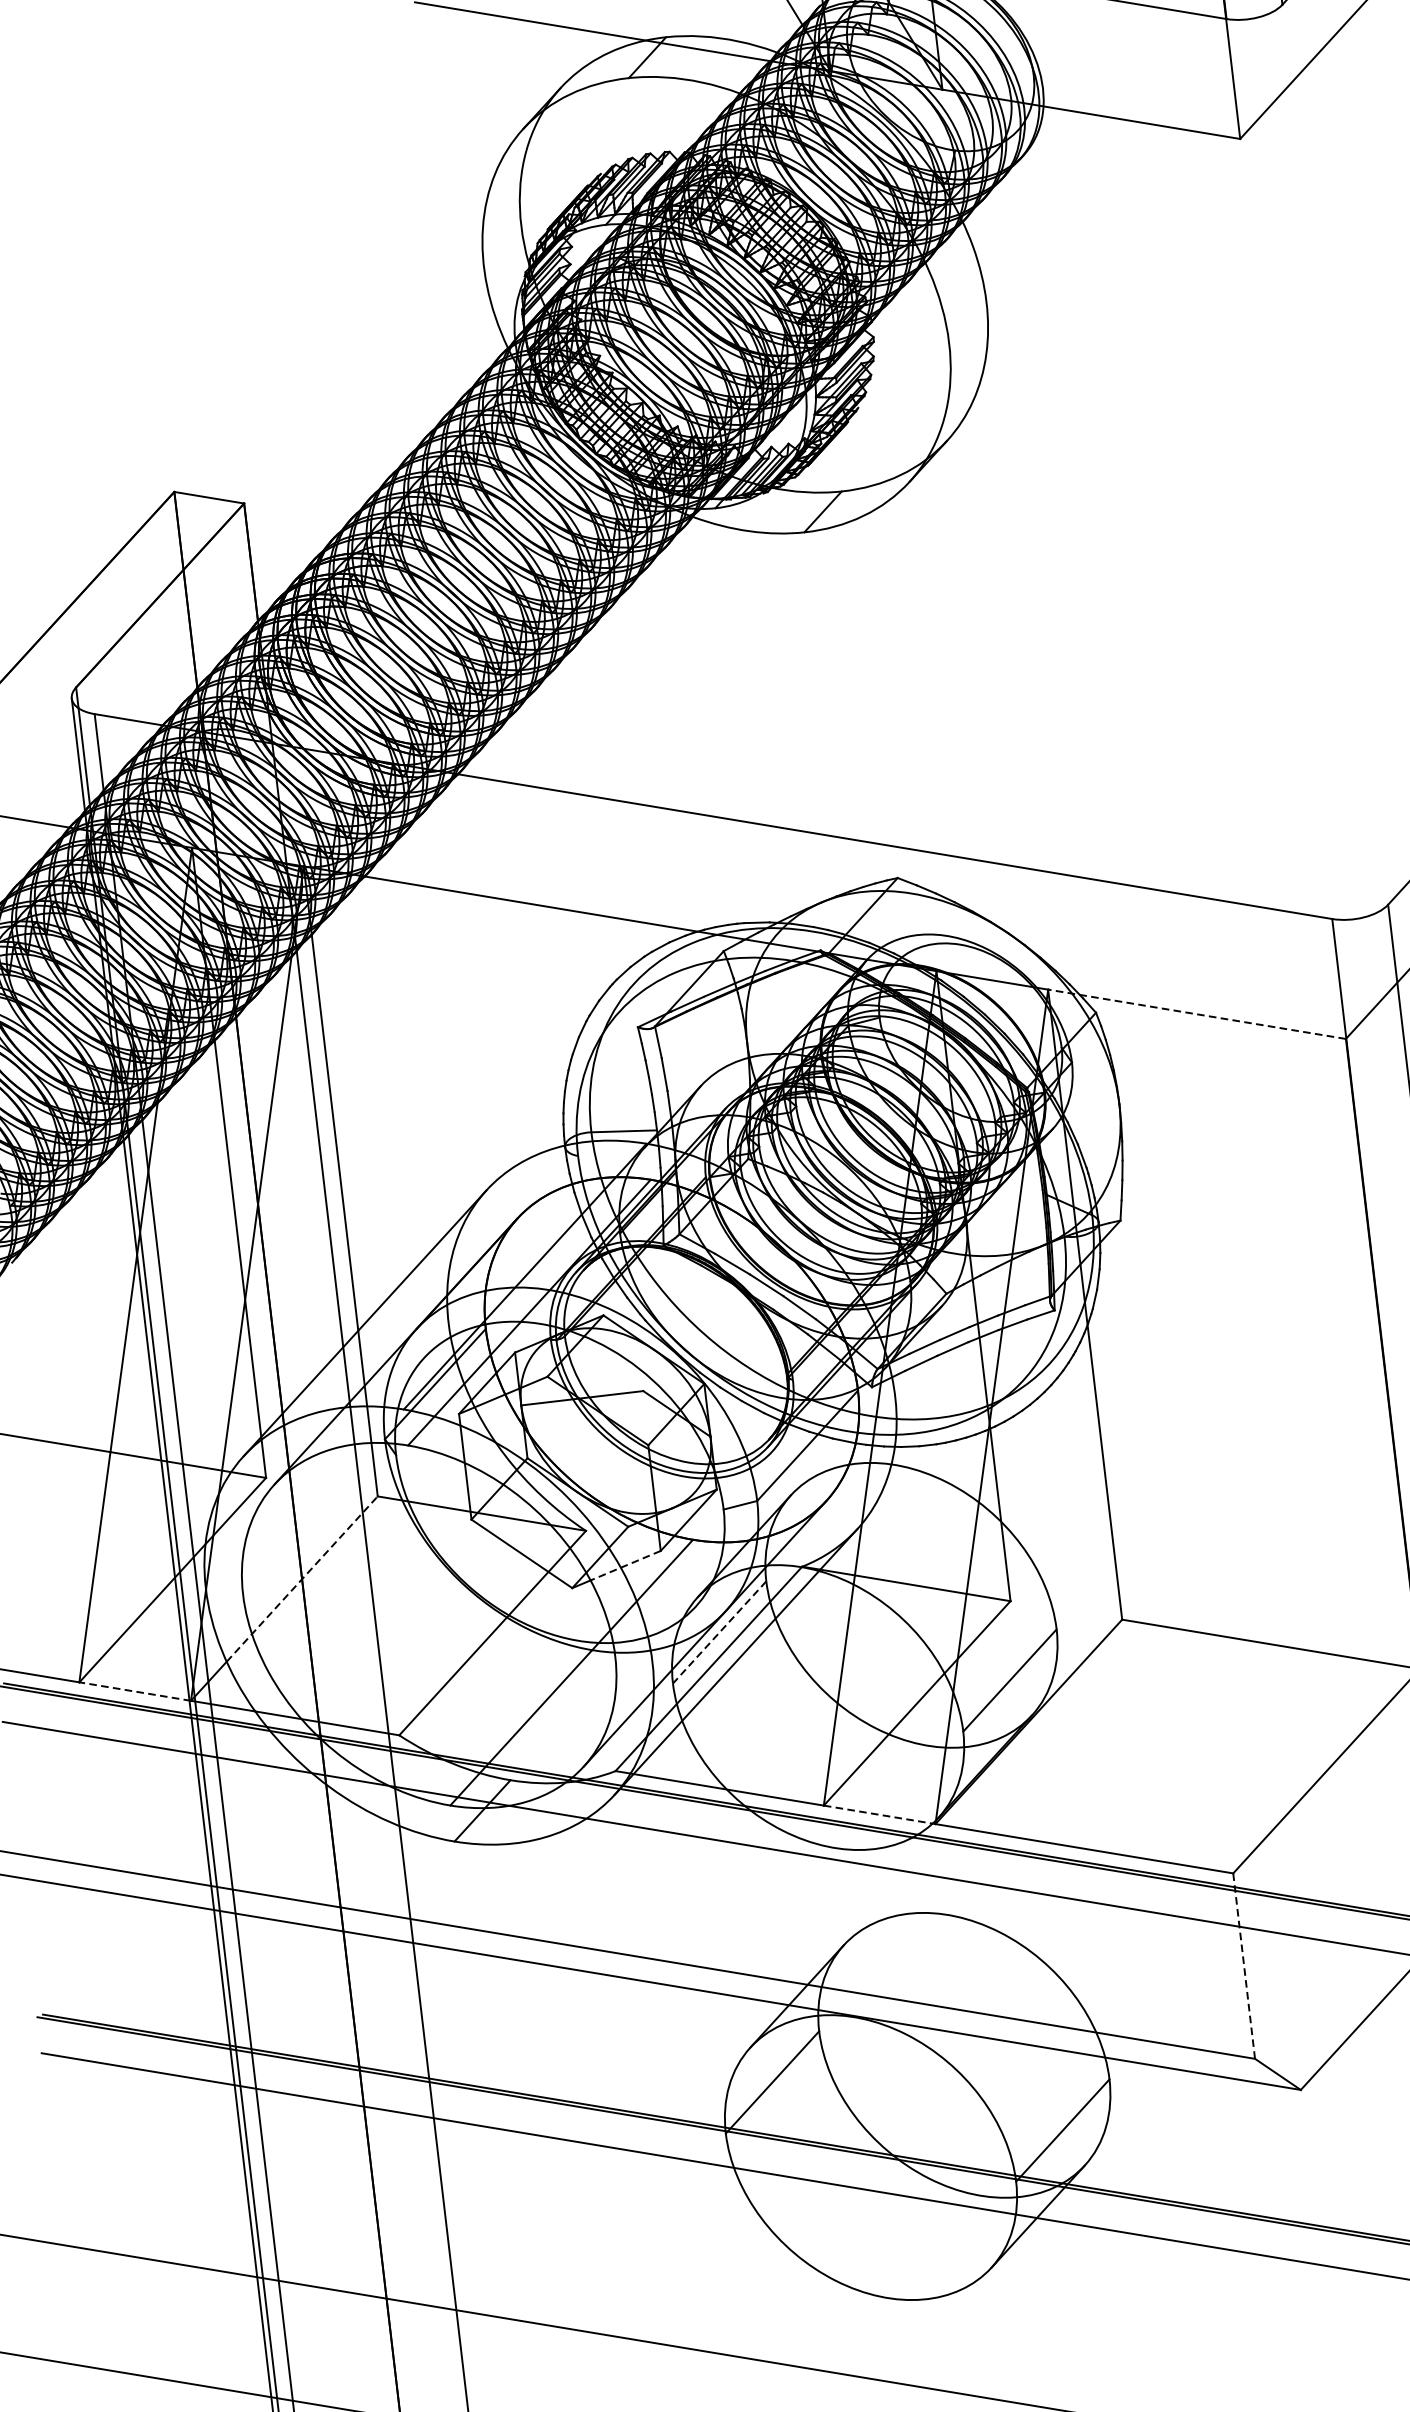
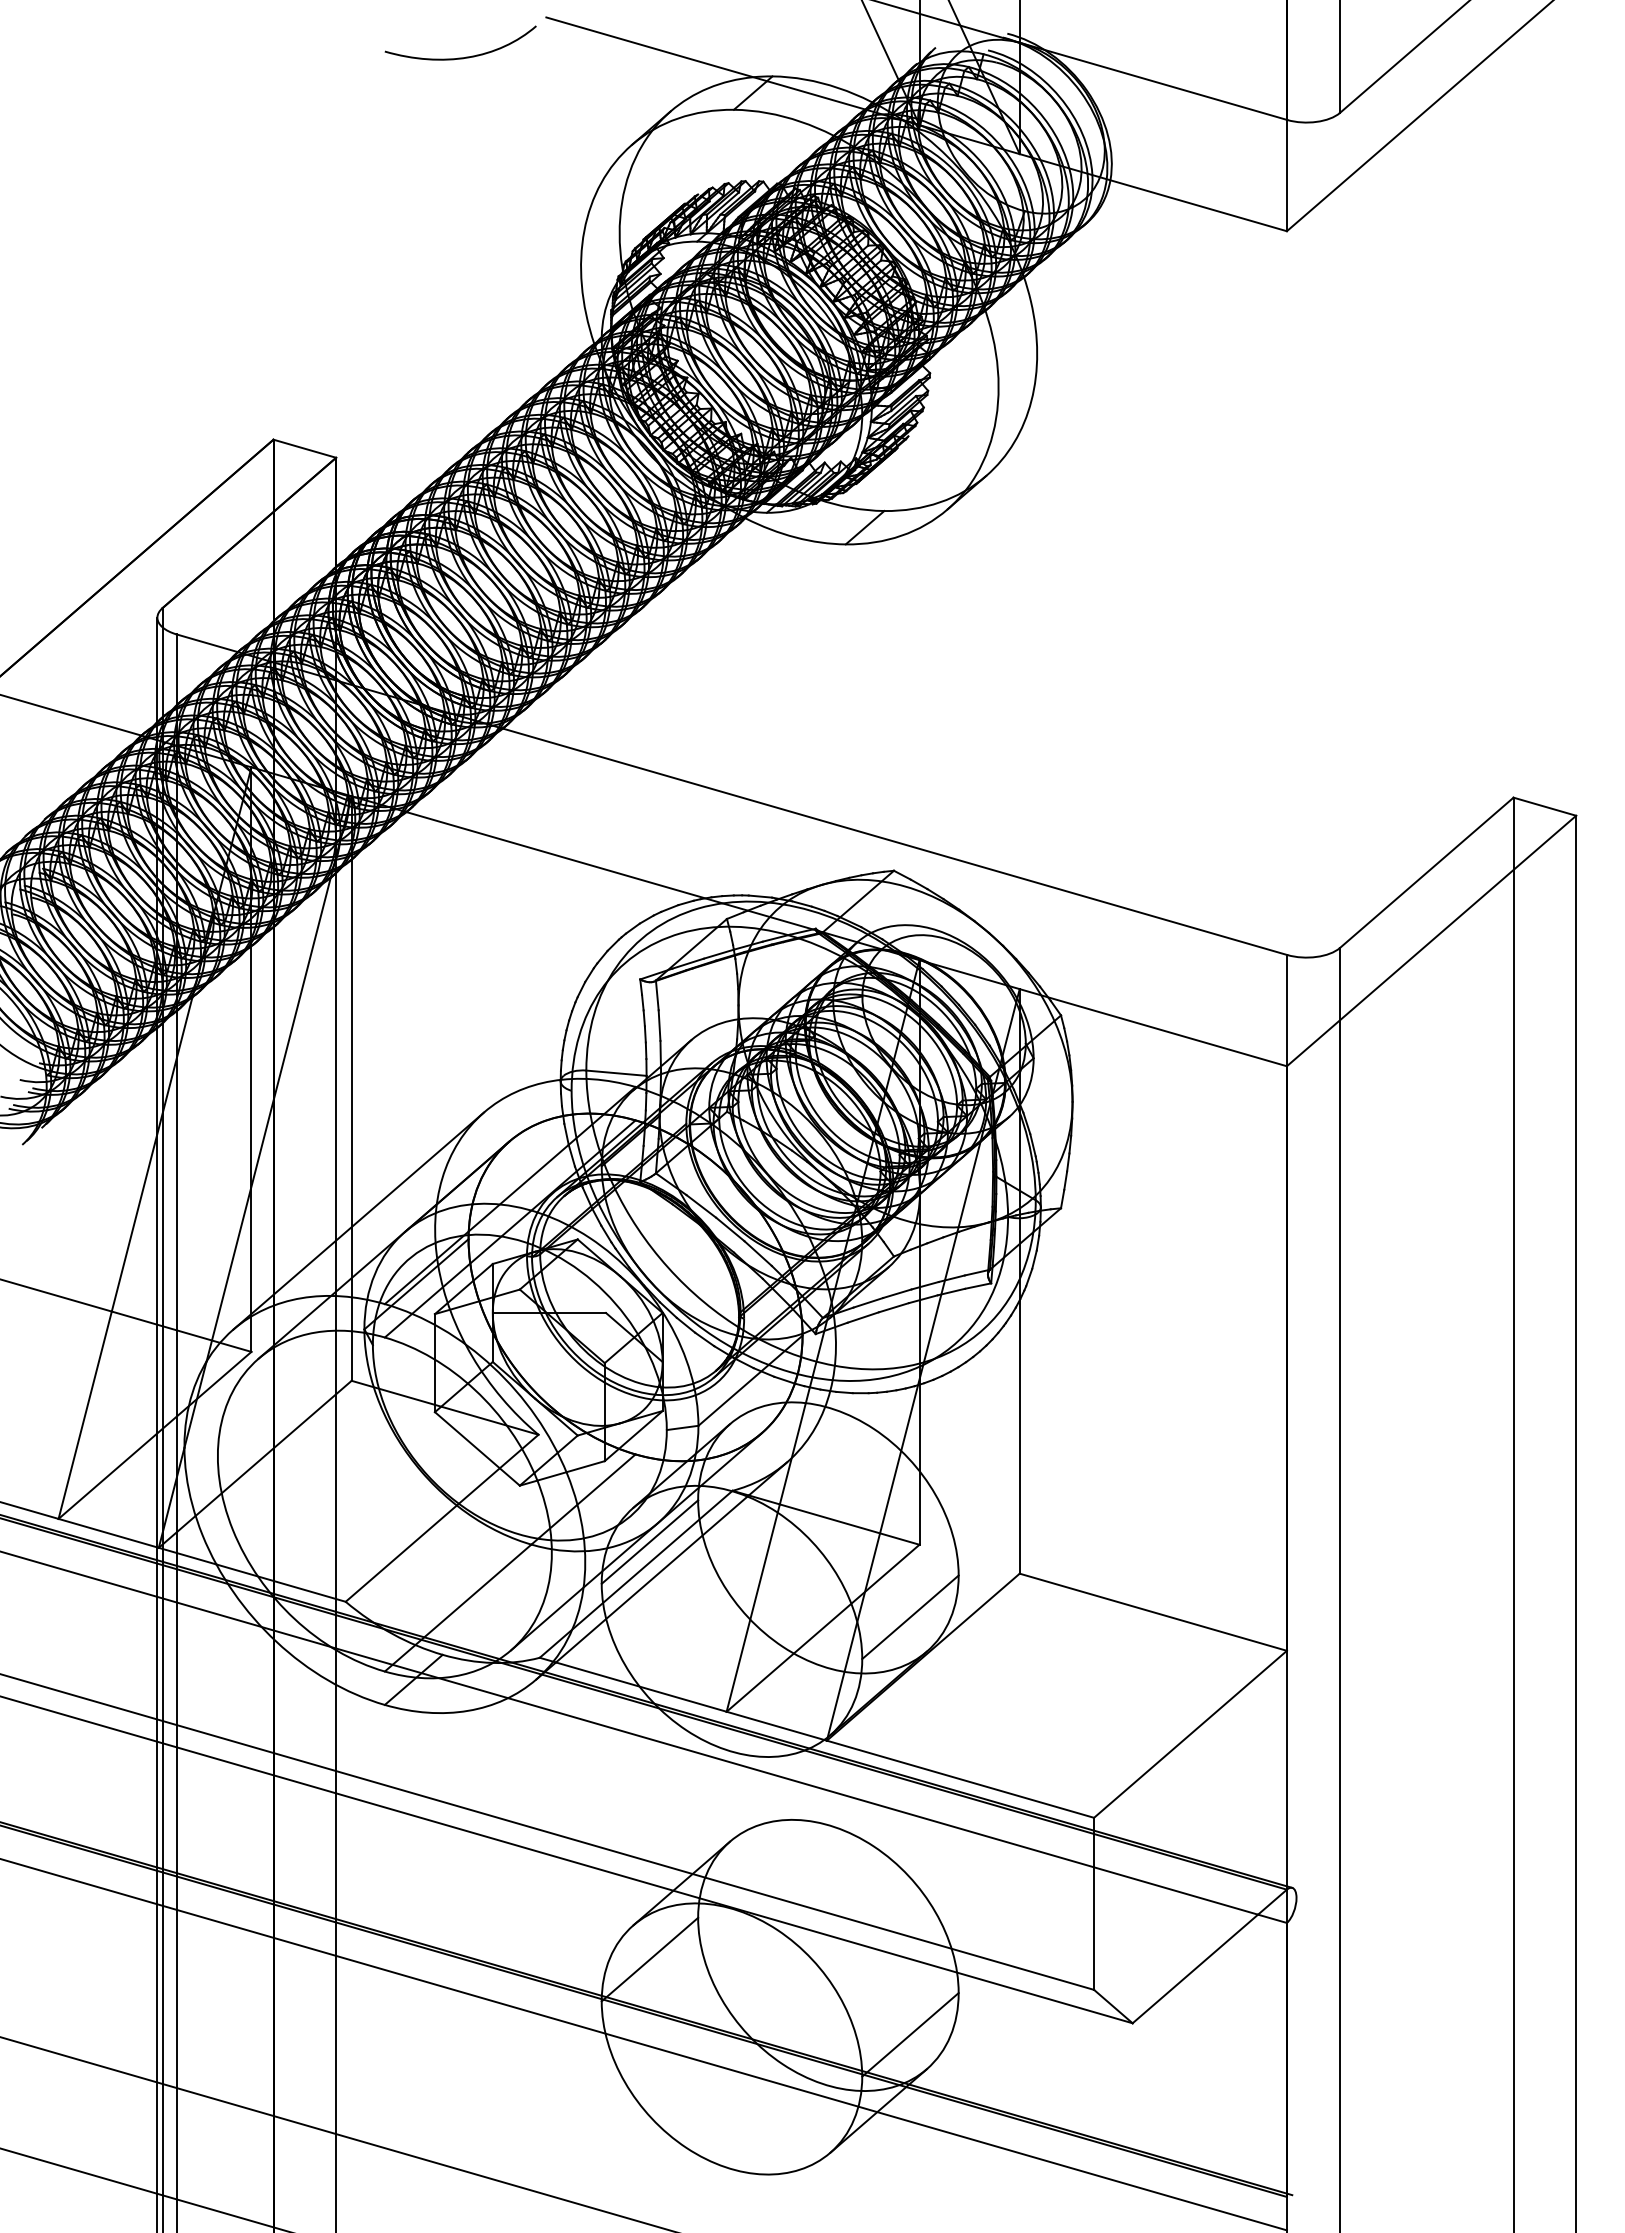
curve: (327, 56) -> (460, 57), added
line: (1196, 1014) -> (1152, 1027), dashed -> solid
line: (625, 1566) -> (570, 1471), dashed -> solid
line: (303, 1579) -> (274, 1448), dashed -> solid
line: (719, 1632) -> (649, 1542), dashed -> solid
line: (135, 1691) -> (108, 1533), dashed -> solid
line: (880, 1815) -> (777, 1726), dashed -> solid
line: (1244, 1966) -> (1094, 1904), dashed -> solid

